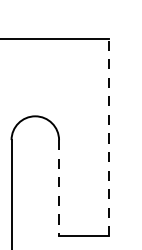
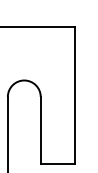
line: (109, 136) -> (75, 94), dashed -> solid
line: (58, 188) -> (40, 130), dashed -> solid

